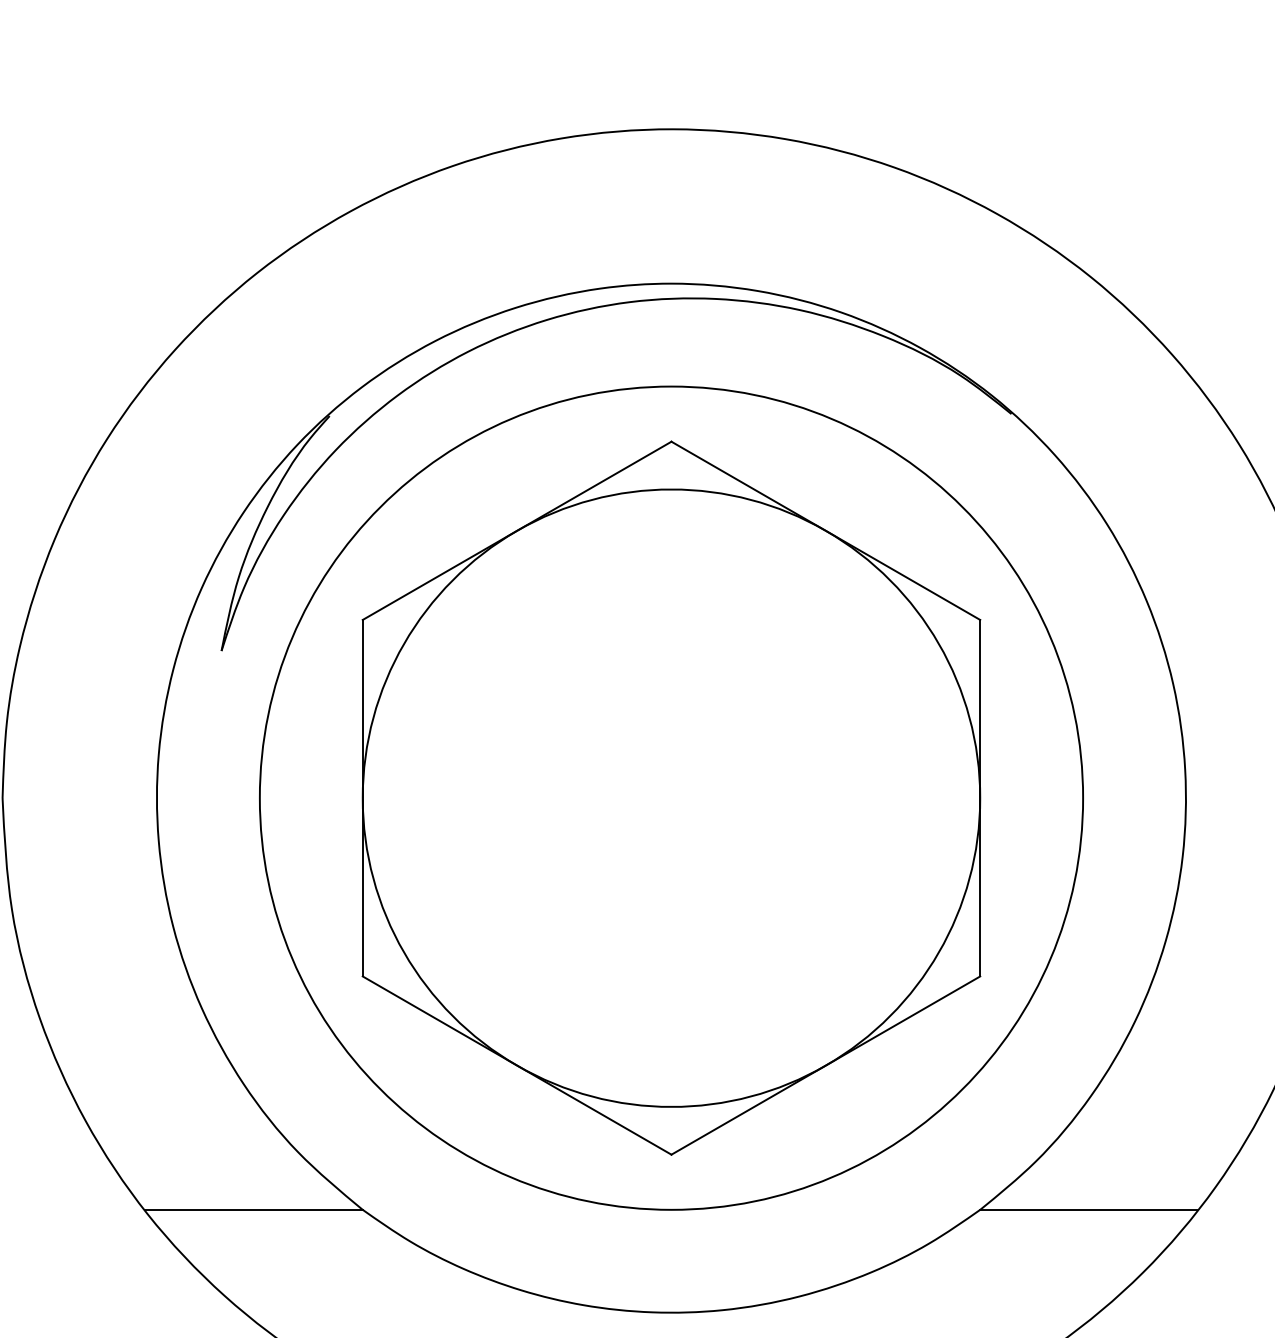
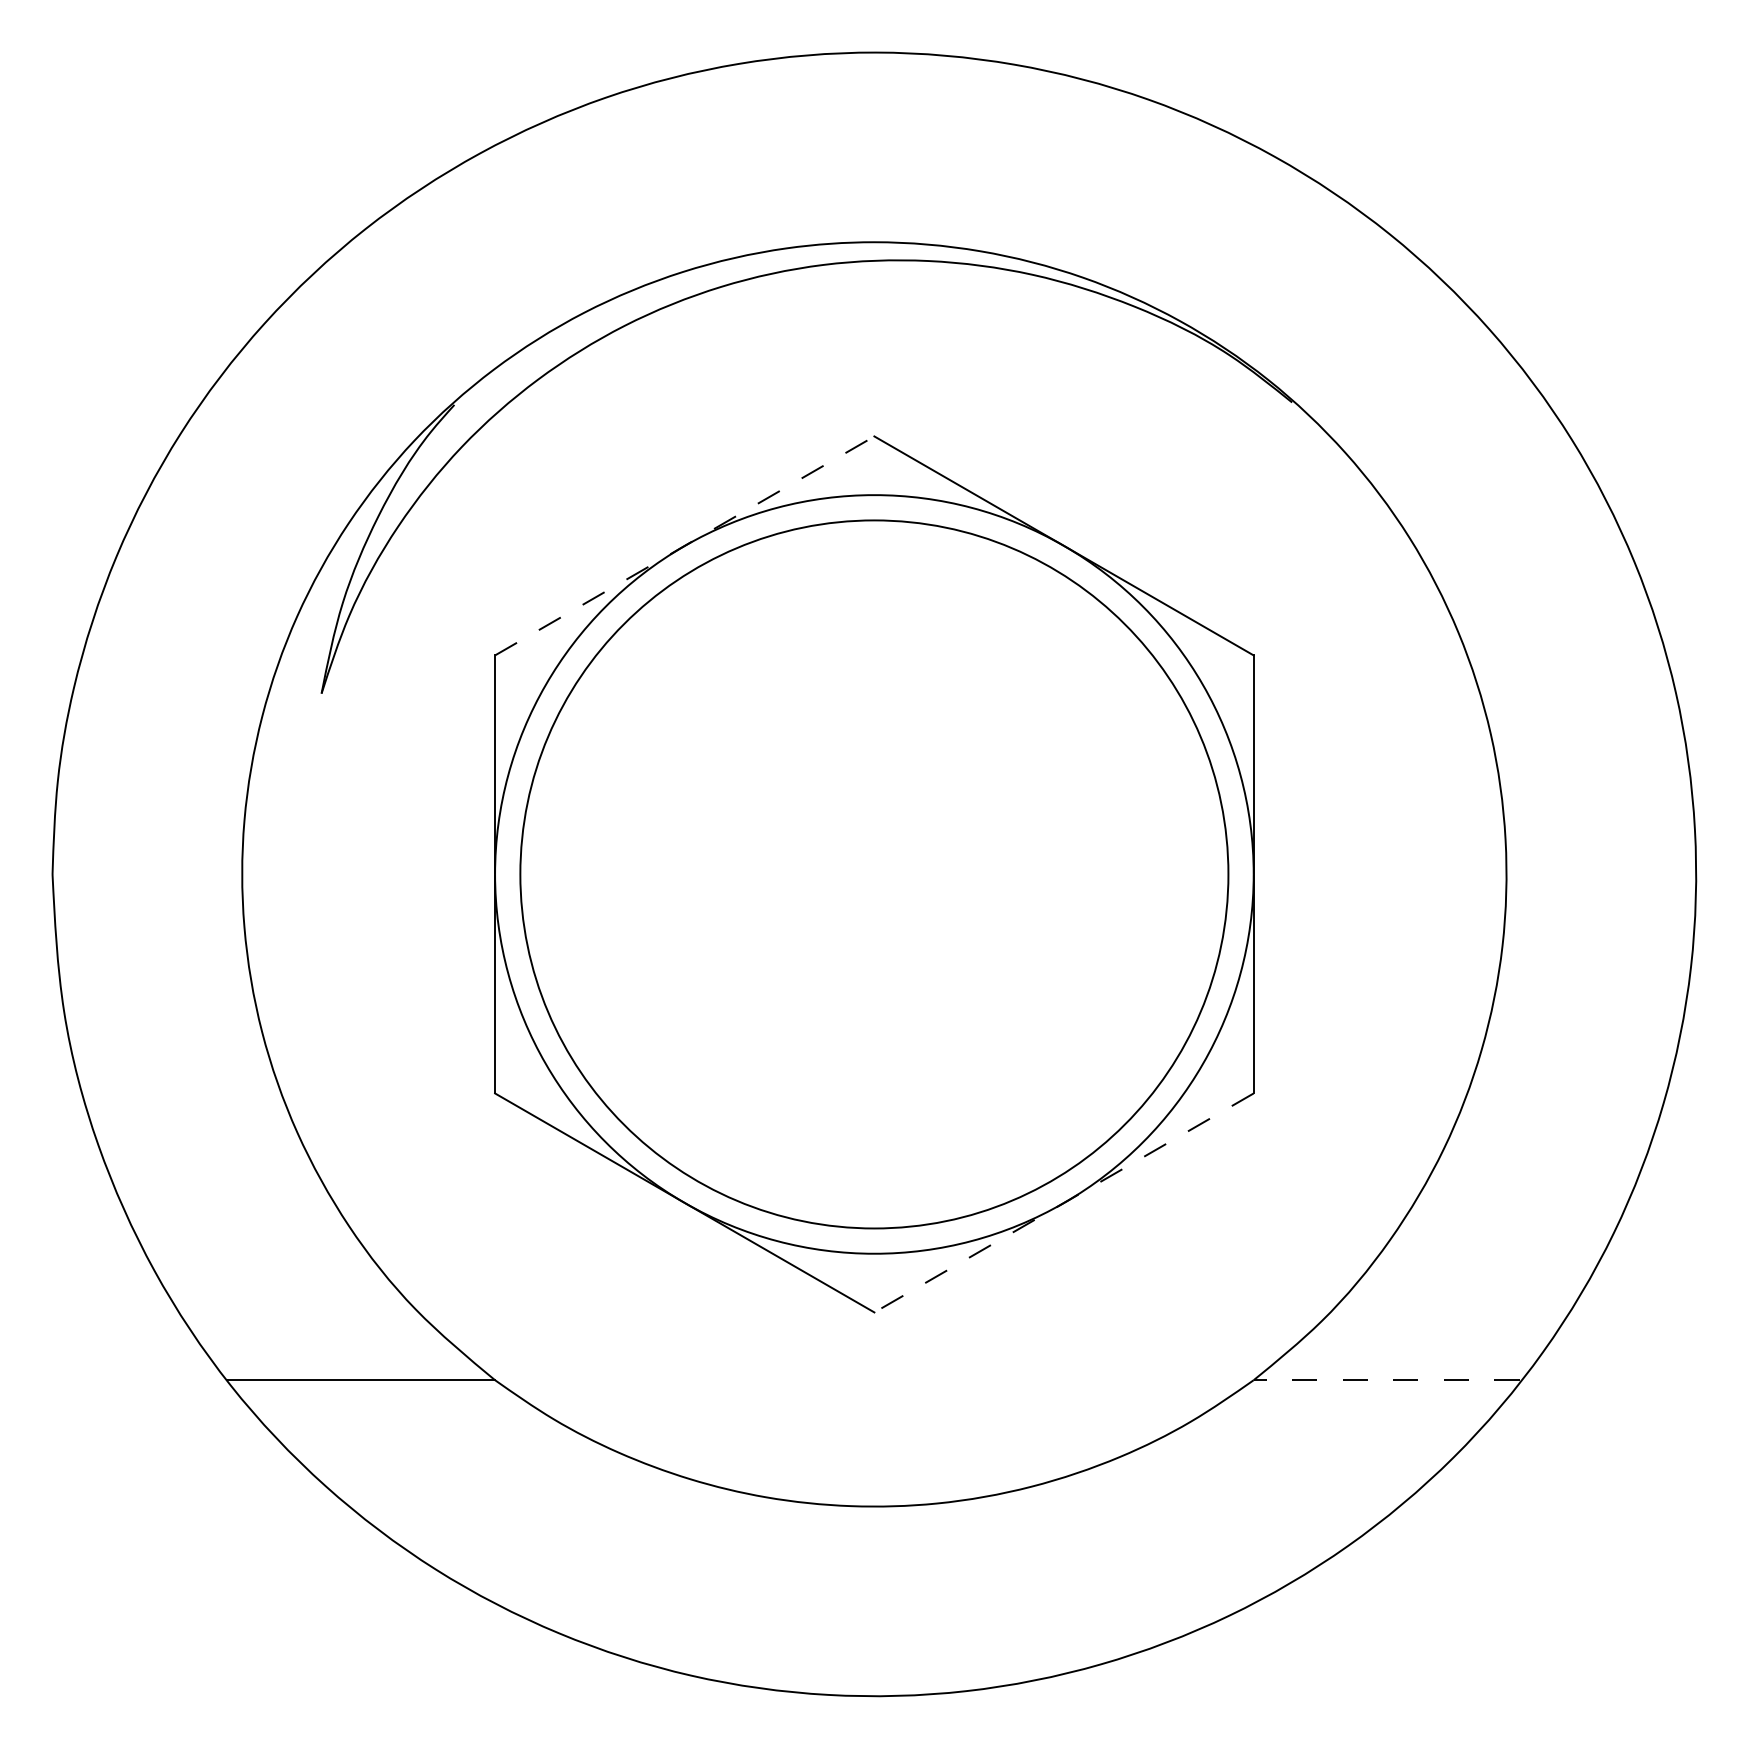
line: (516, 530) -> (684, 545), solid -> dashed
circle: (671, 798) -> (874, 874), size x0.7
line: (826, 1065) -> (1064, 1202), solid -> dashed
line: (1088, 1210) -> (1386, 1380), solid -> dashed

